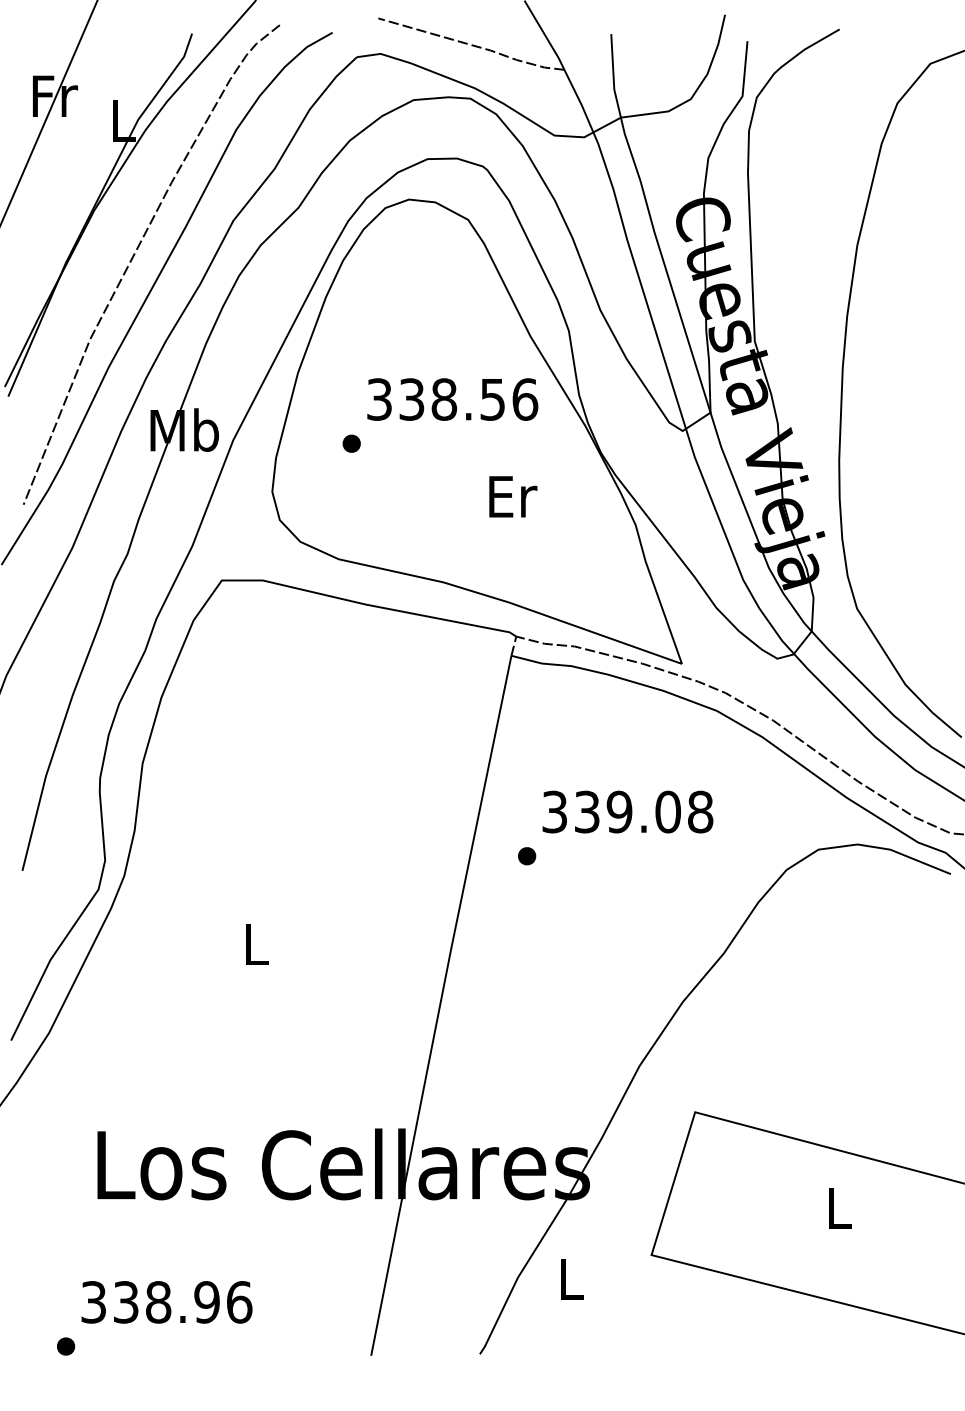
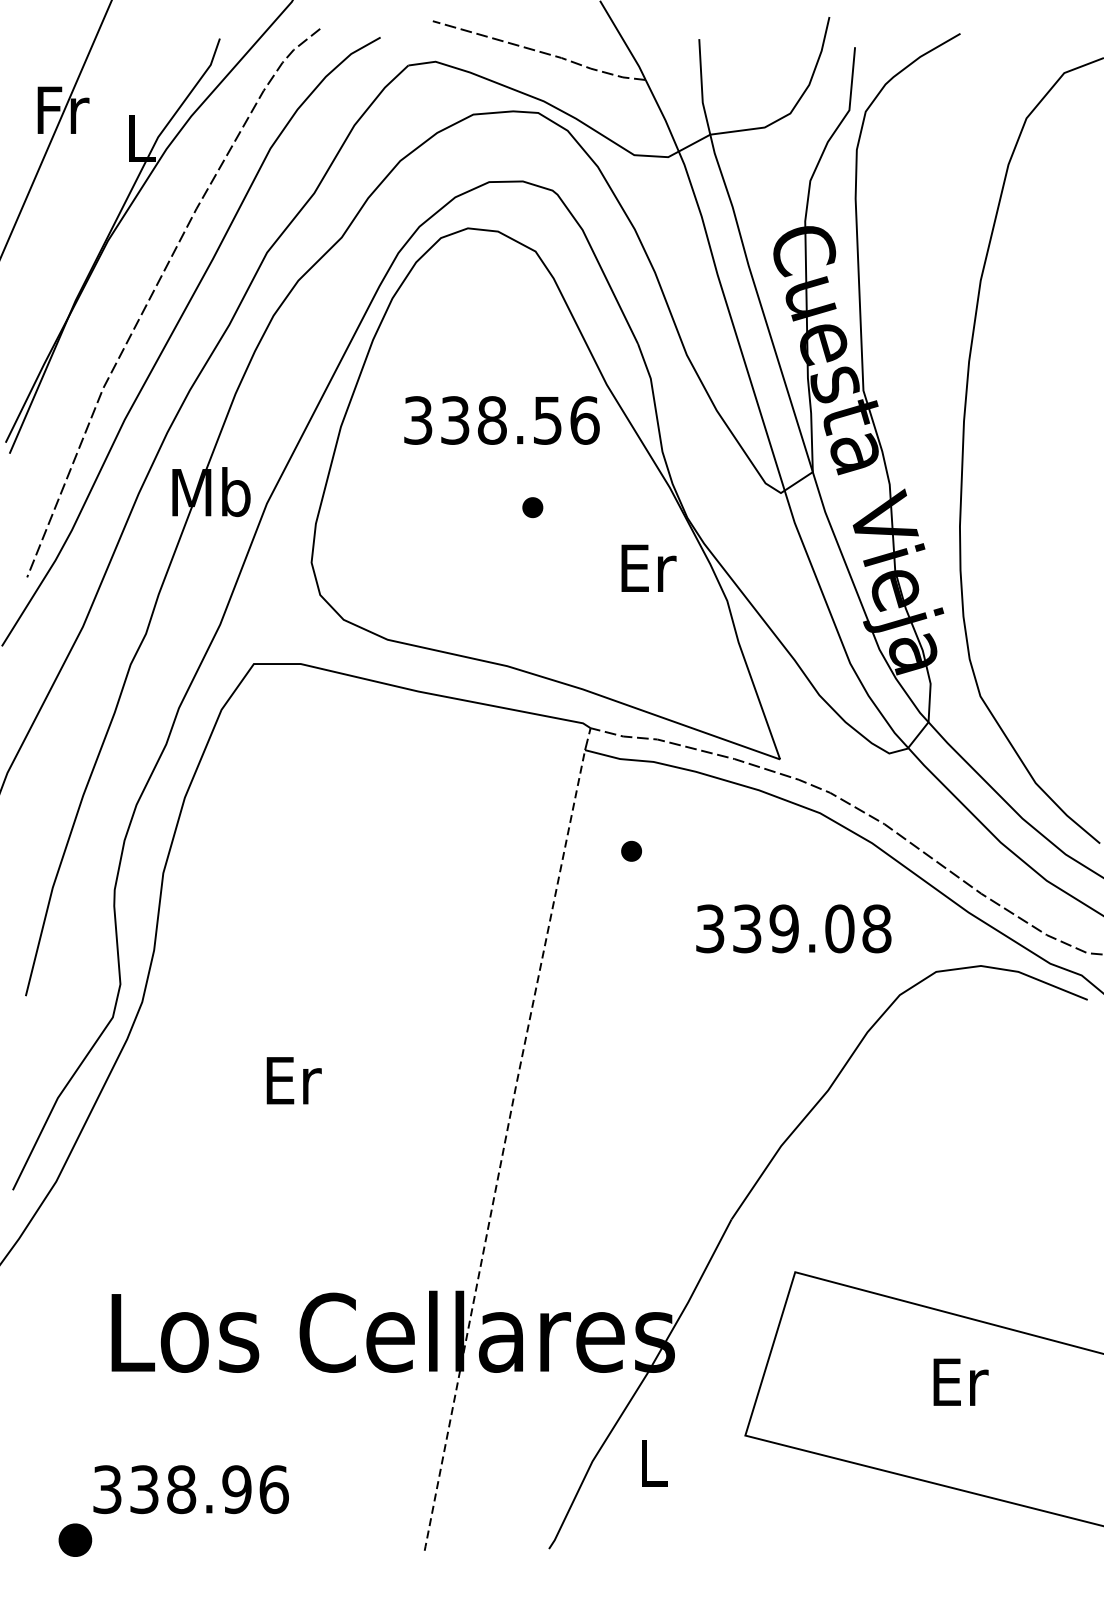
text: (452, 399) -> (501, 420), moved
part: (351, 443) -> (532, 507), moved
text: (513, 496) -> (649, 567), moved
text: (627, 811) -> (793, 928), moved
part: (527, 856) -> (632, 851), moved
text: (257, 944) -> (294, 1080), L -> Er
line: (440, 1005) -> (503, 1150), solid -> dashed
text: (840, 1208) -> (961, 1382), L -> Er
part: (66, 1346) -> (76, 1540), size x1.6

